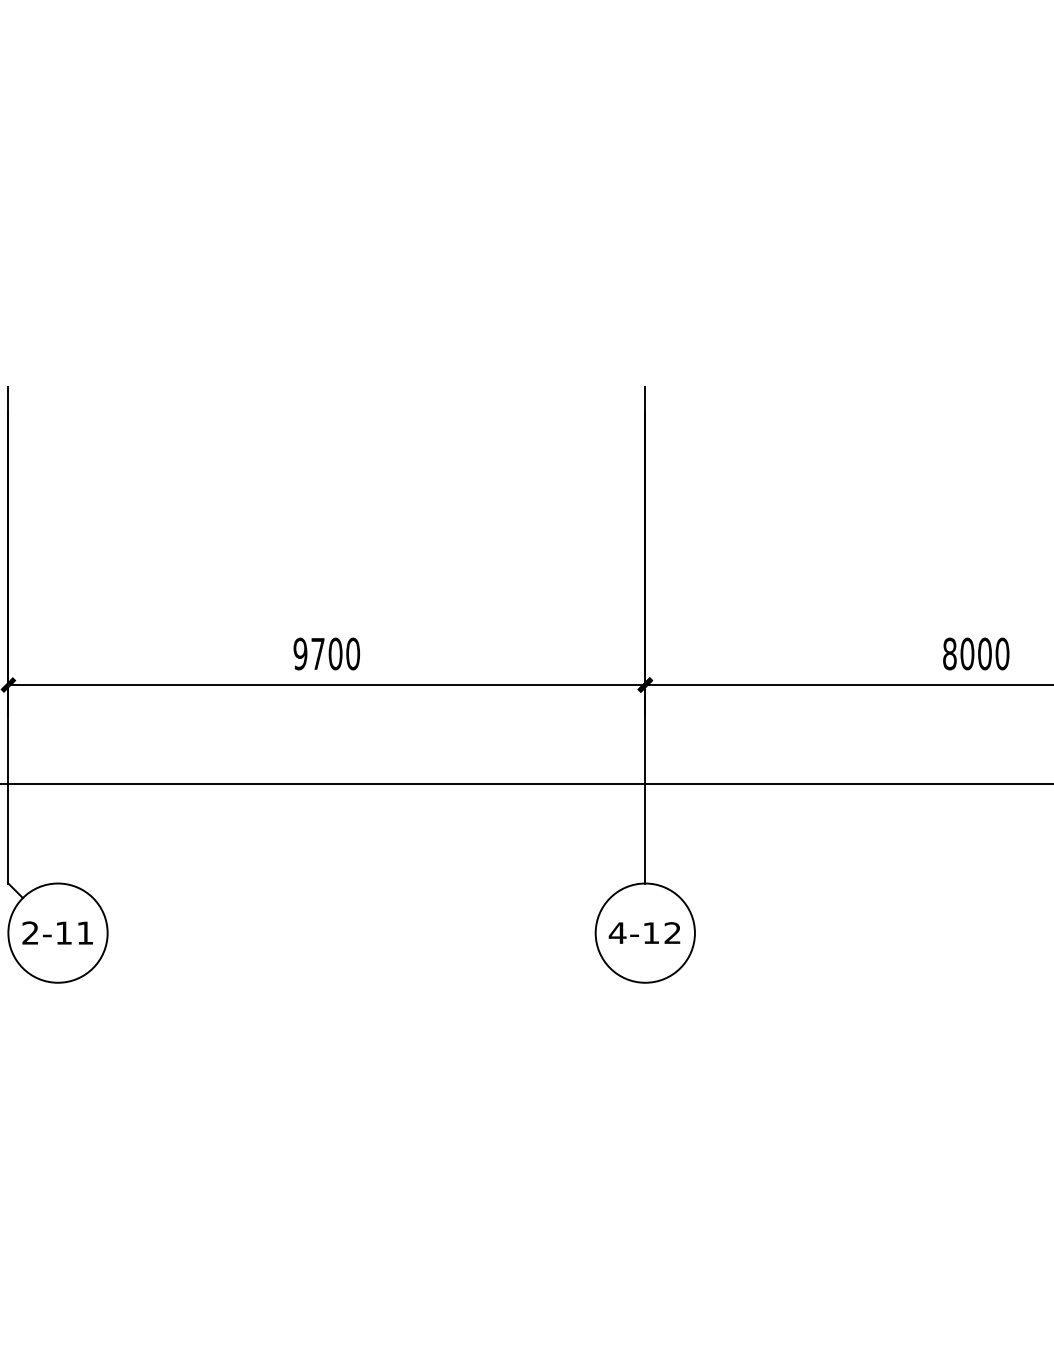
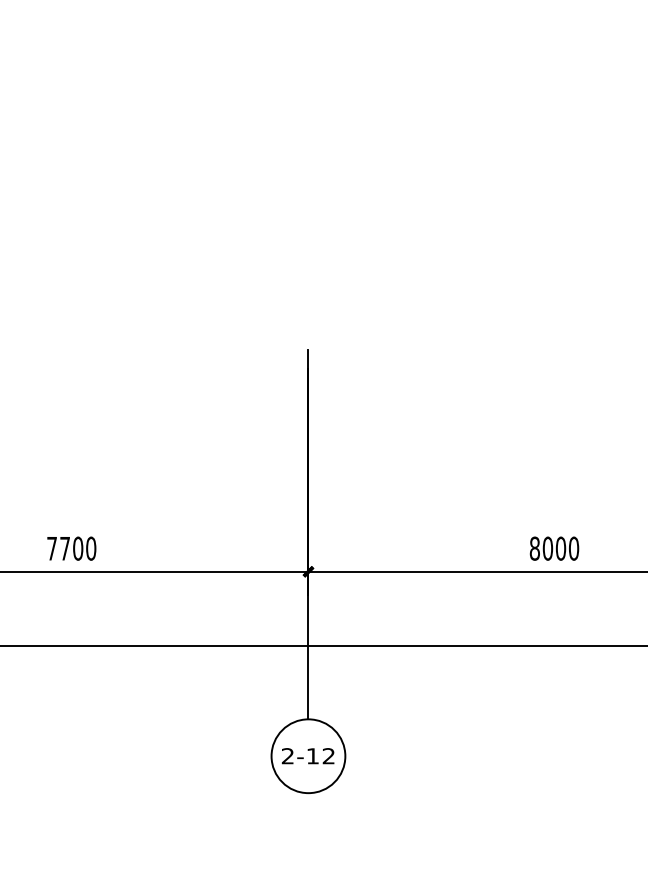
text: (300, 653) -> (52, 548), 9700 -> 7700
text: (617, 932) -> (287, 755), 4-12 -> 2-12

